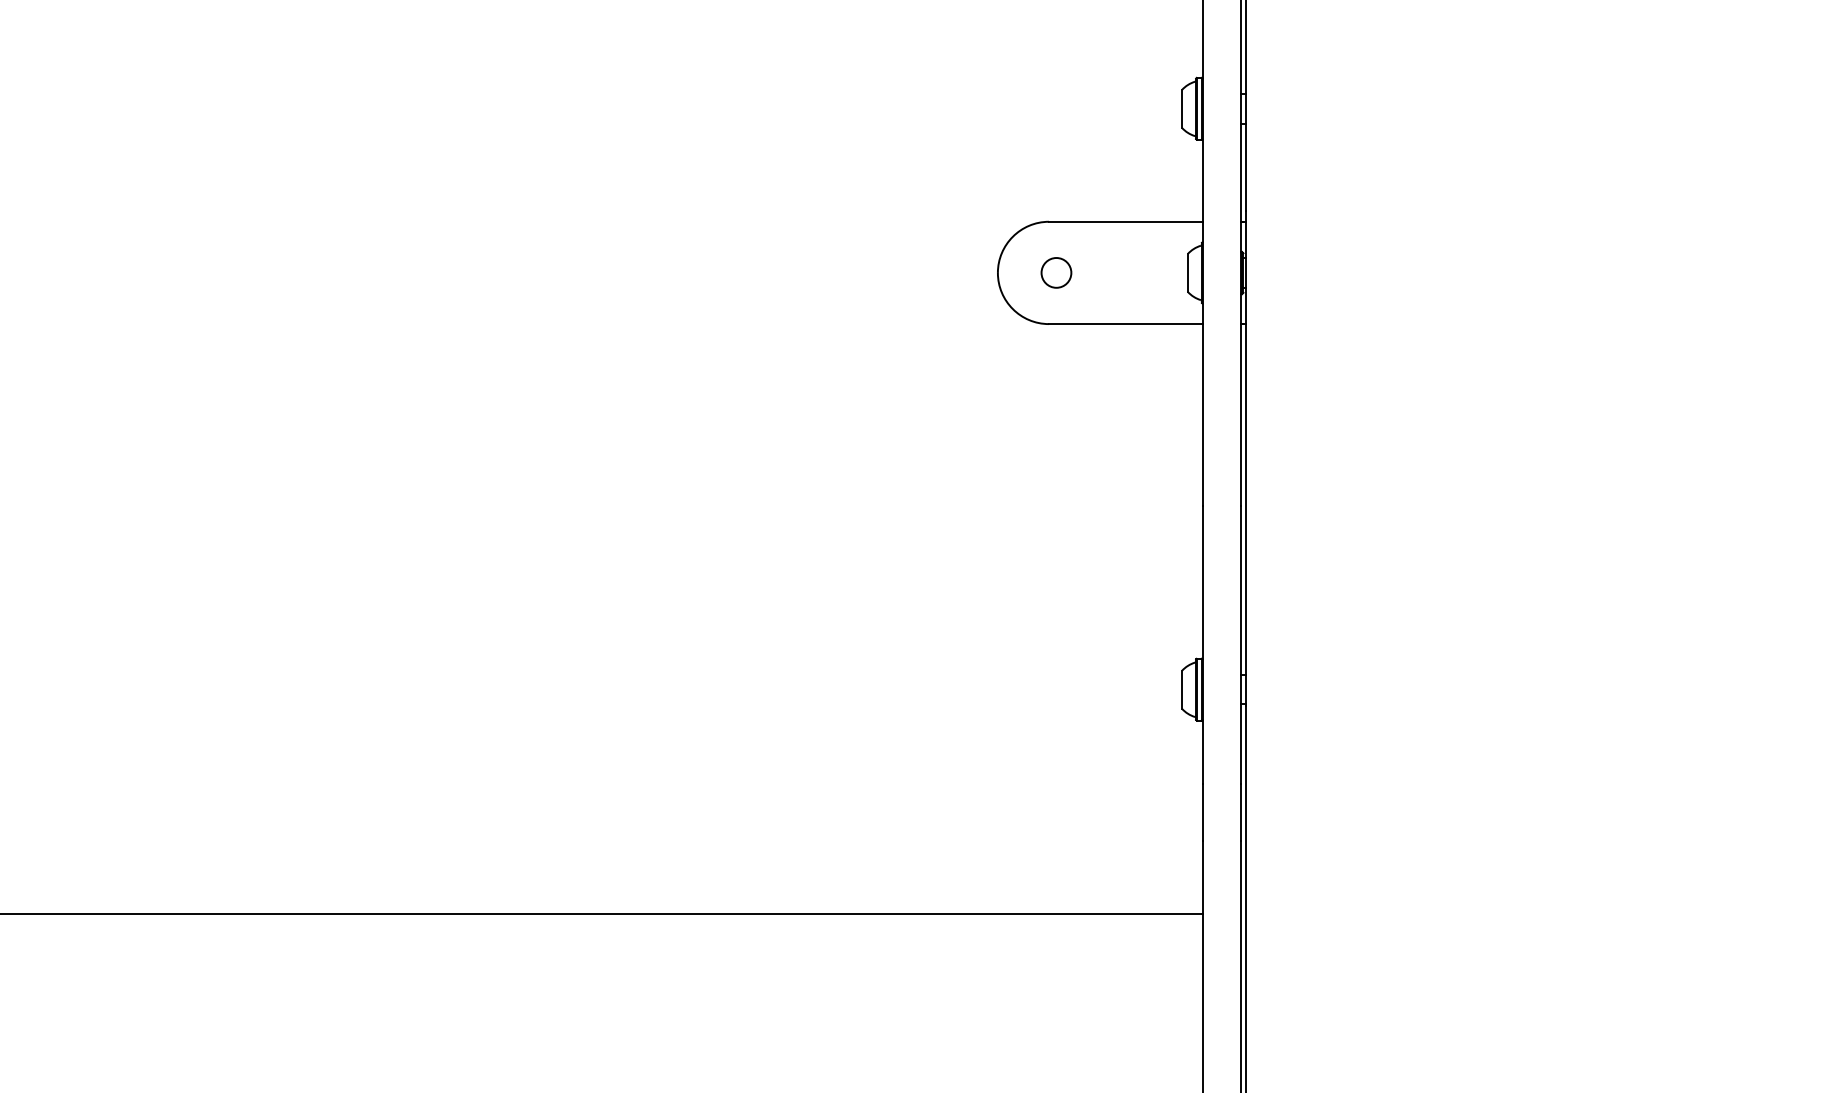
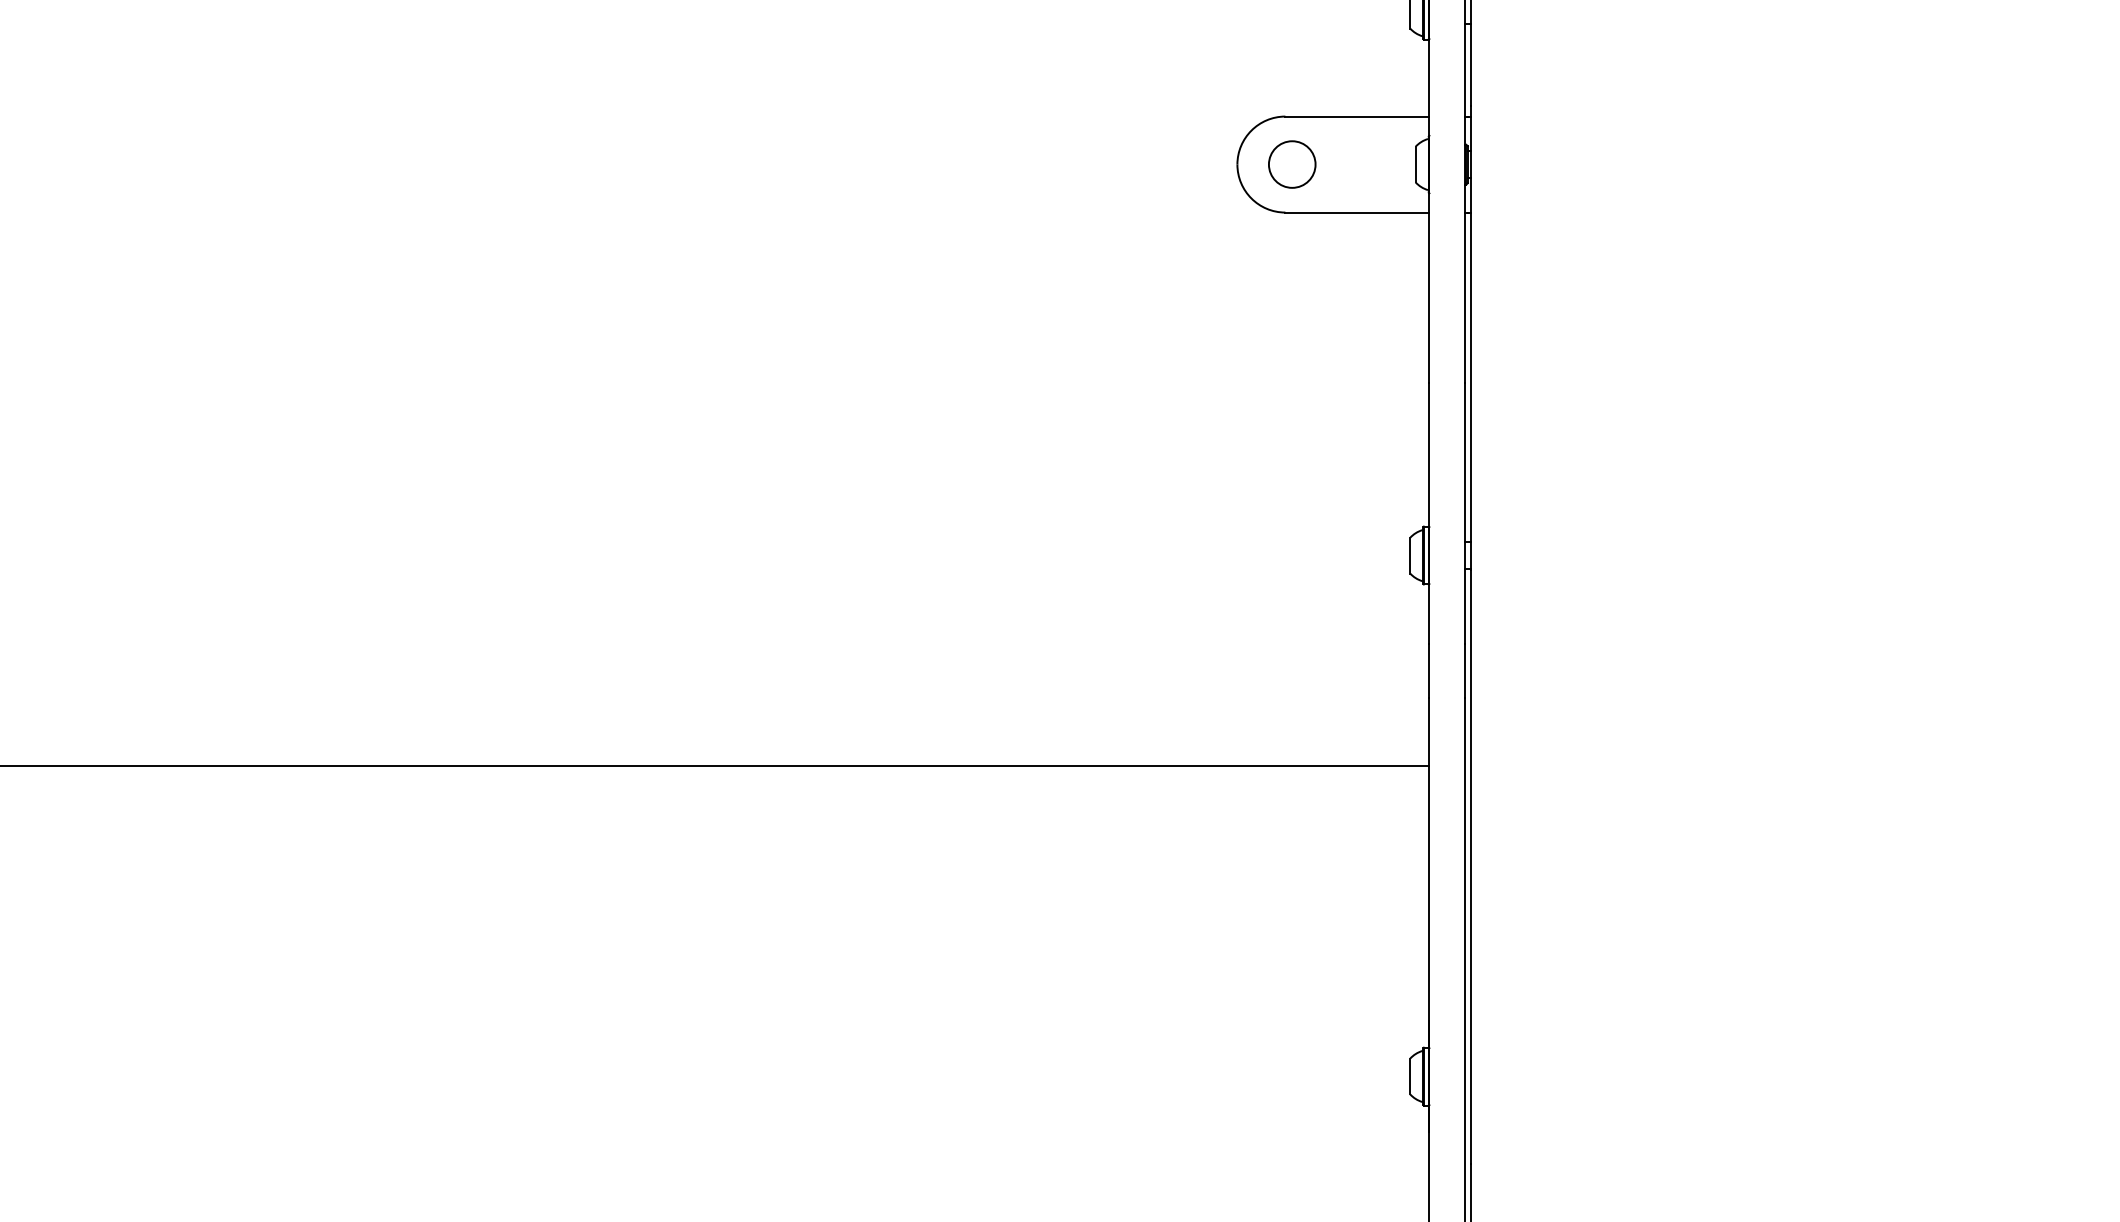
circle: (1056, 272) -> (1292, 164), size x1.67

